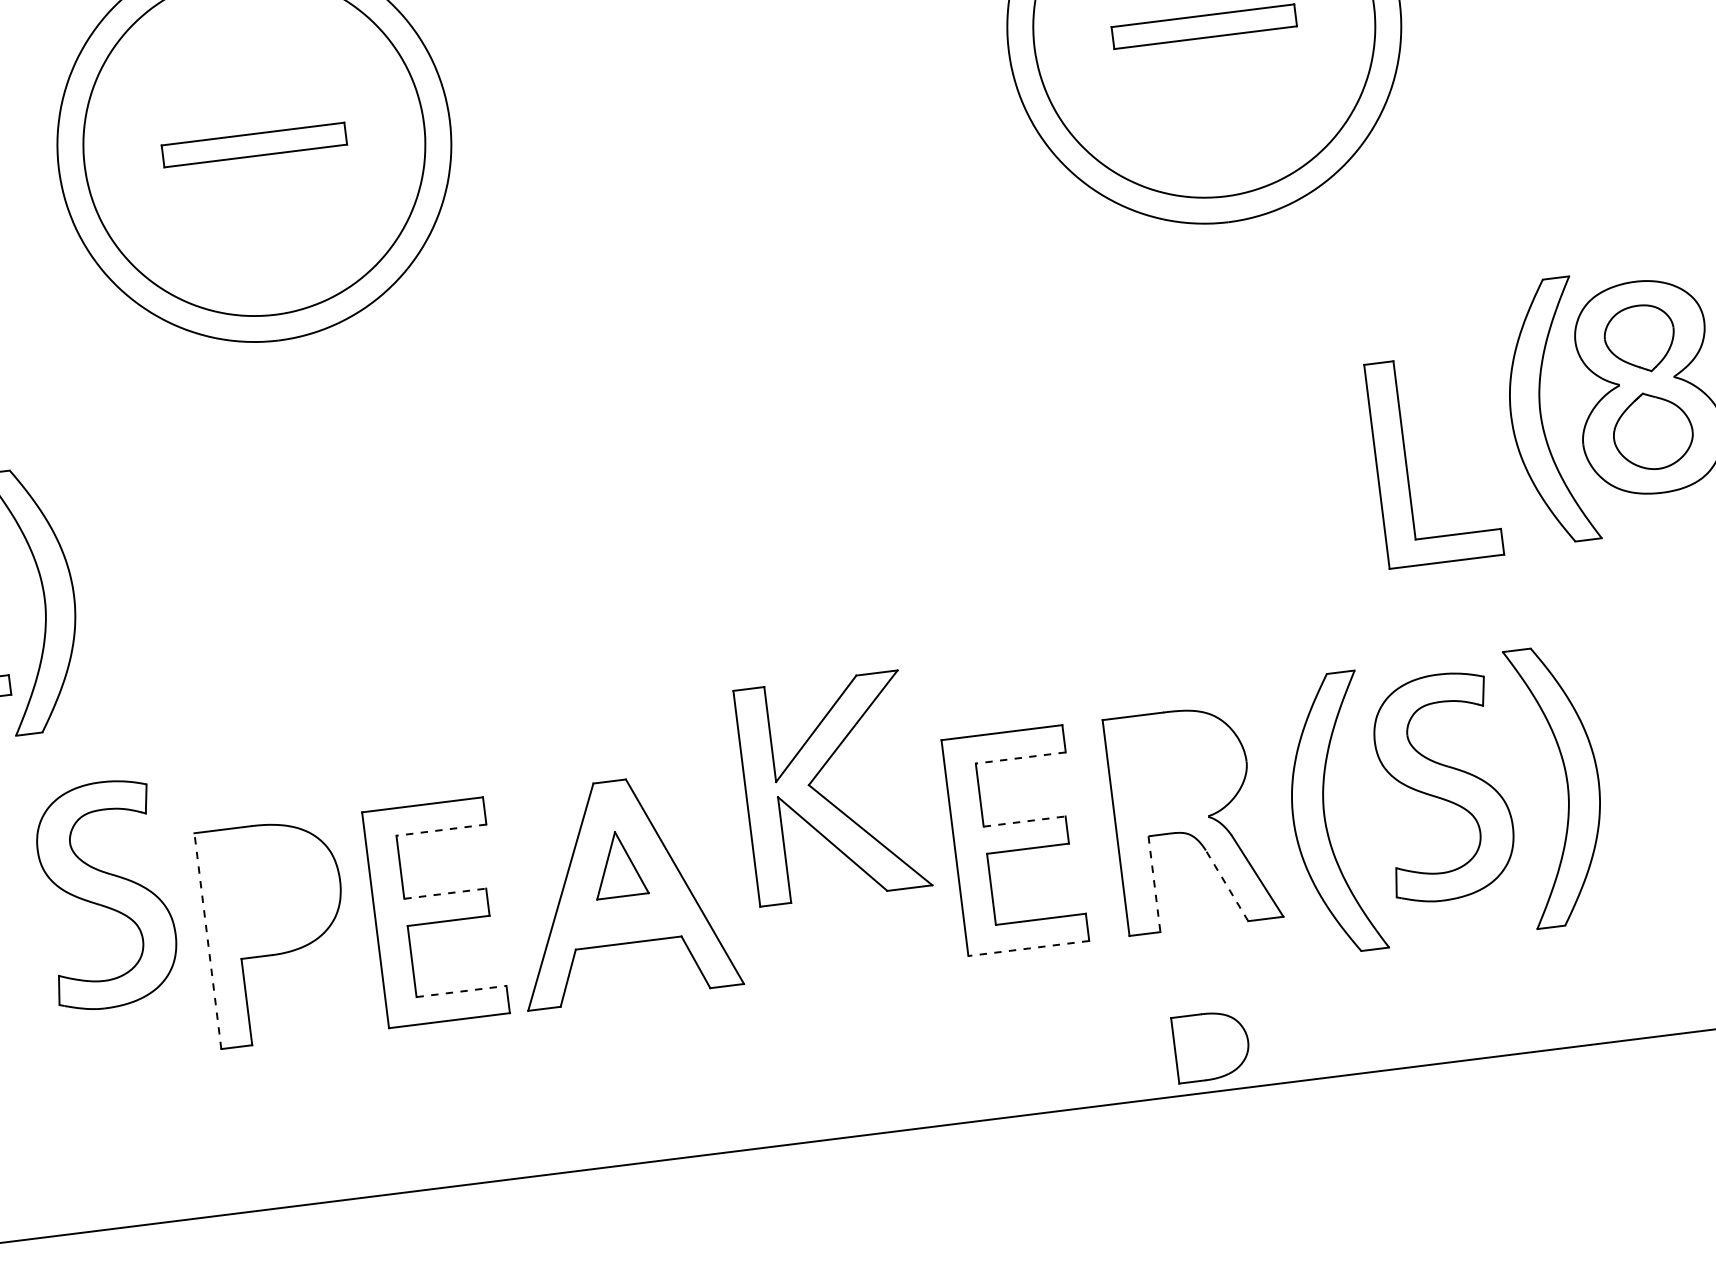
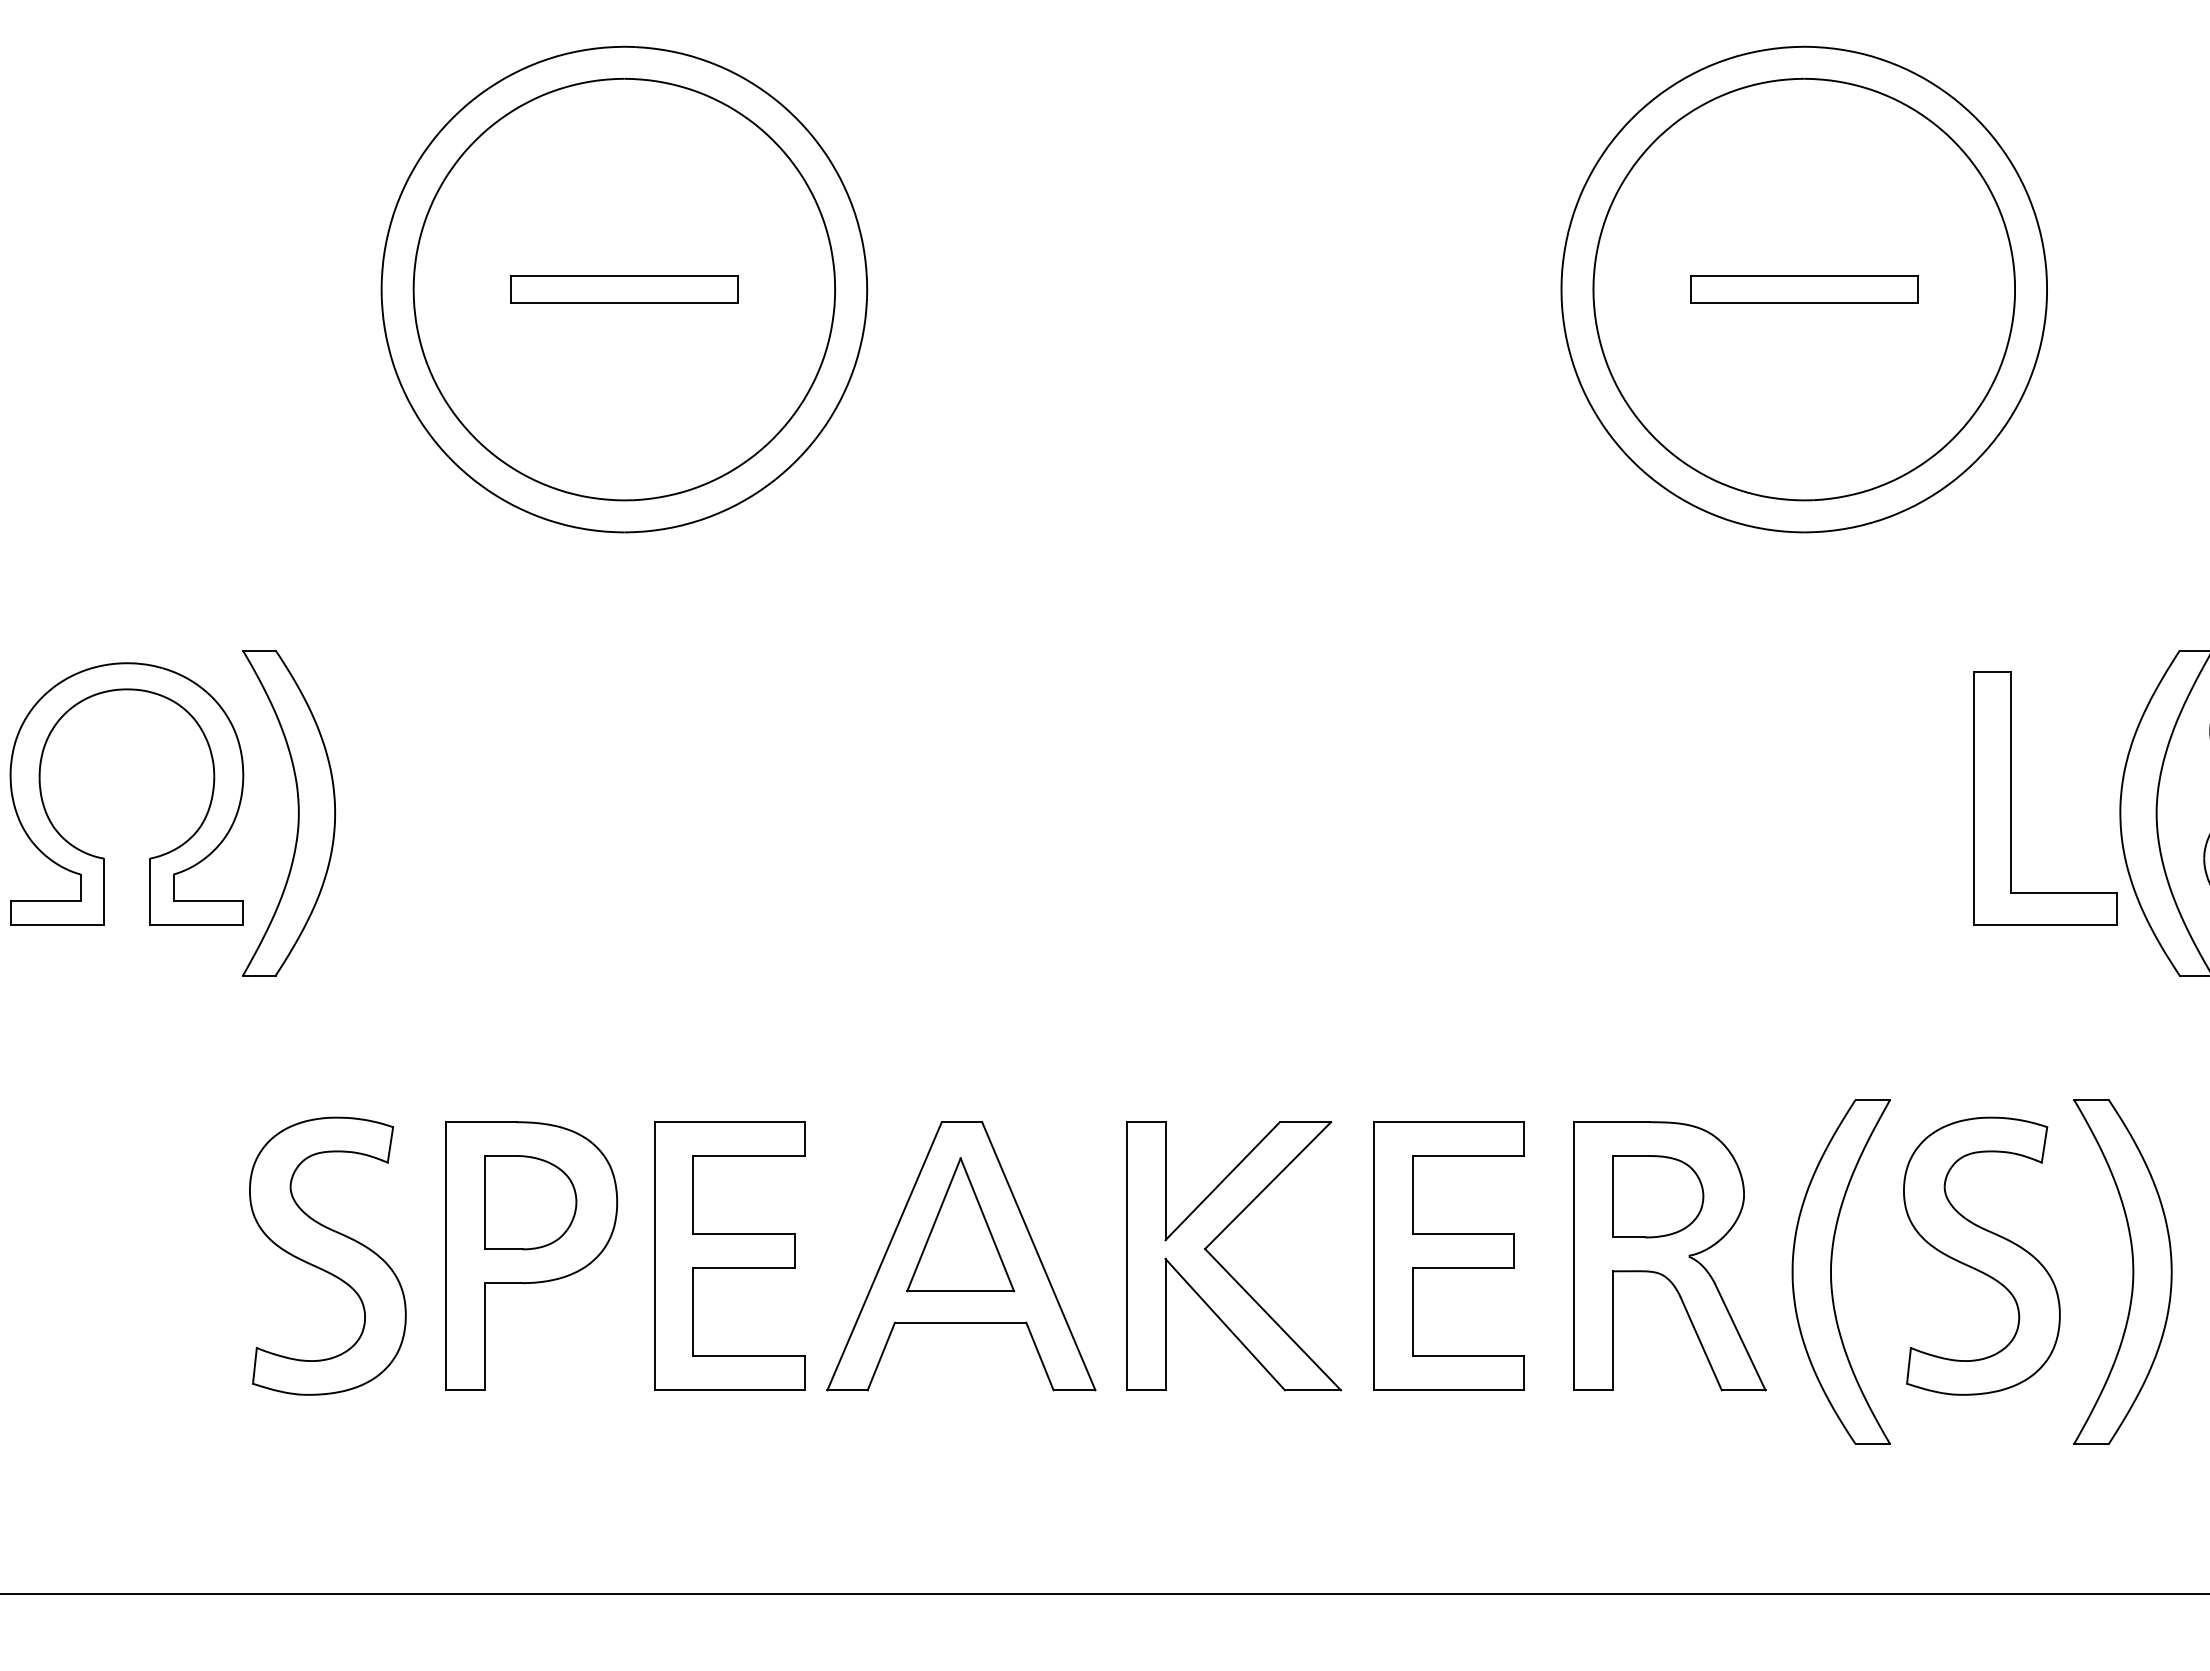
part: (1406, 463) -> (2011, 798), moved
line: (1020, 758) -> (1468, 1156), dashed -> solid
part: (825, 797) -> (1223, 1266), moved
line: (1024, 821) -> (1463, 1234), dashed -> solid
line: (441, 830) -> (748, 1156), dashed -> solid
part: (618, 864) -> (960, 1224), size x1.67
line: (1154, 884) -> (1612, 1331), dashed -> solid
line: (1227, 885) -> (1701, 1343), dashed -> solid
part: (270, 889) -> (530, 1202), added
line: (445, 893) -> (743, 1234), dashed -> solid
part: (106, 894) -> (327, 1255), moved
line: (208, 940) -> (446, 1255), dashed -> solid
line: (1028, 948) -> (1448, 1390), dashed -> solid
line: (461, 991) -> (748, 1356), dashed -> solid
part: (1212, 1046) -> (1658, 1196), moved

